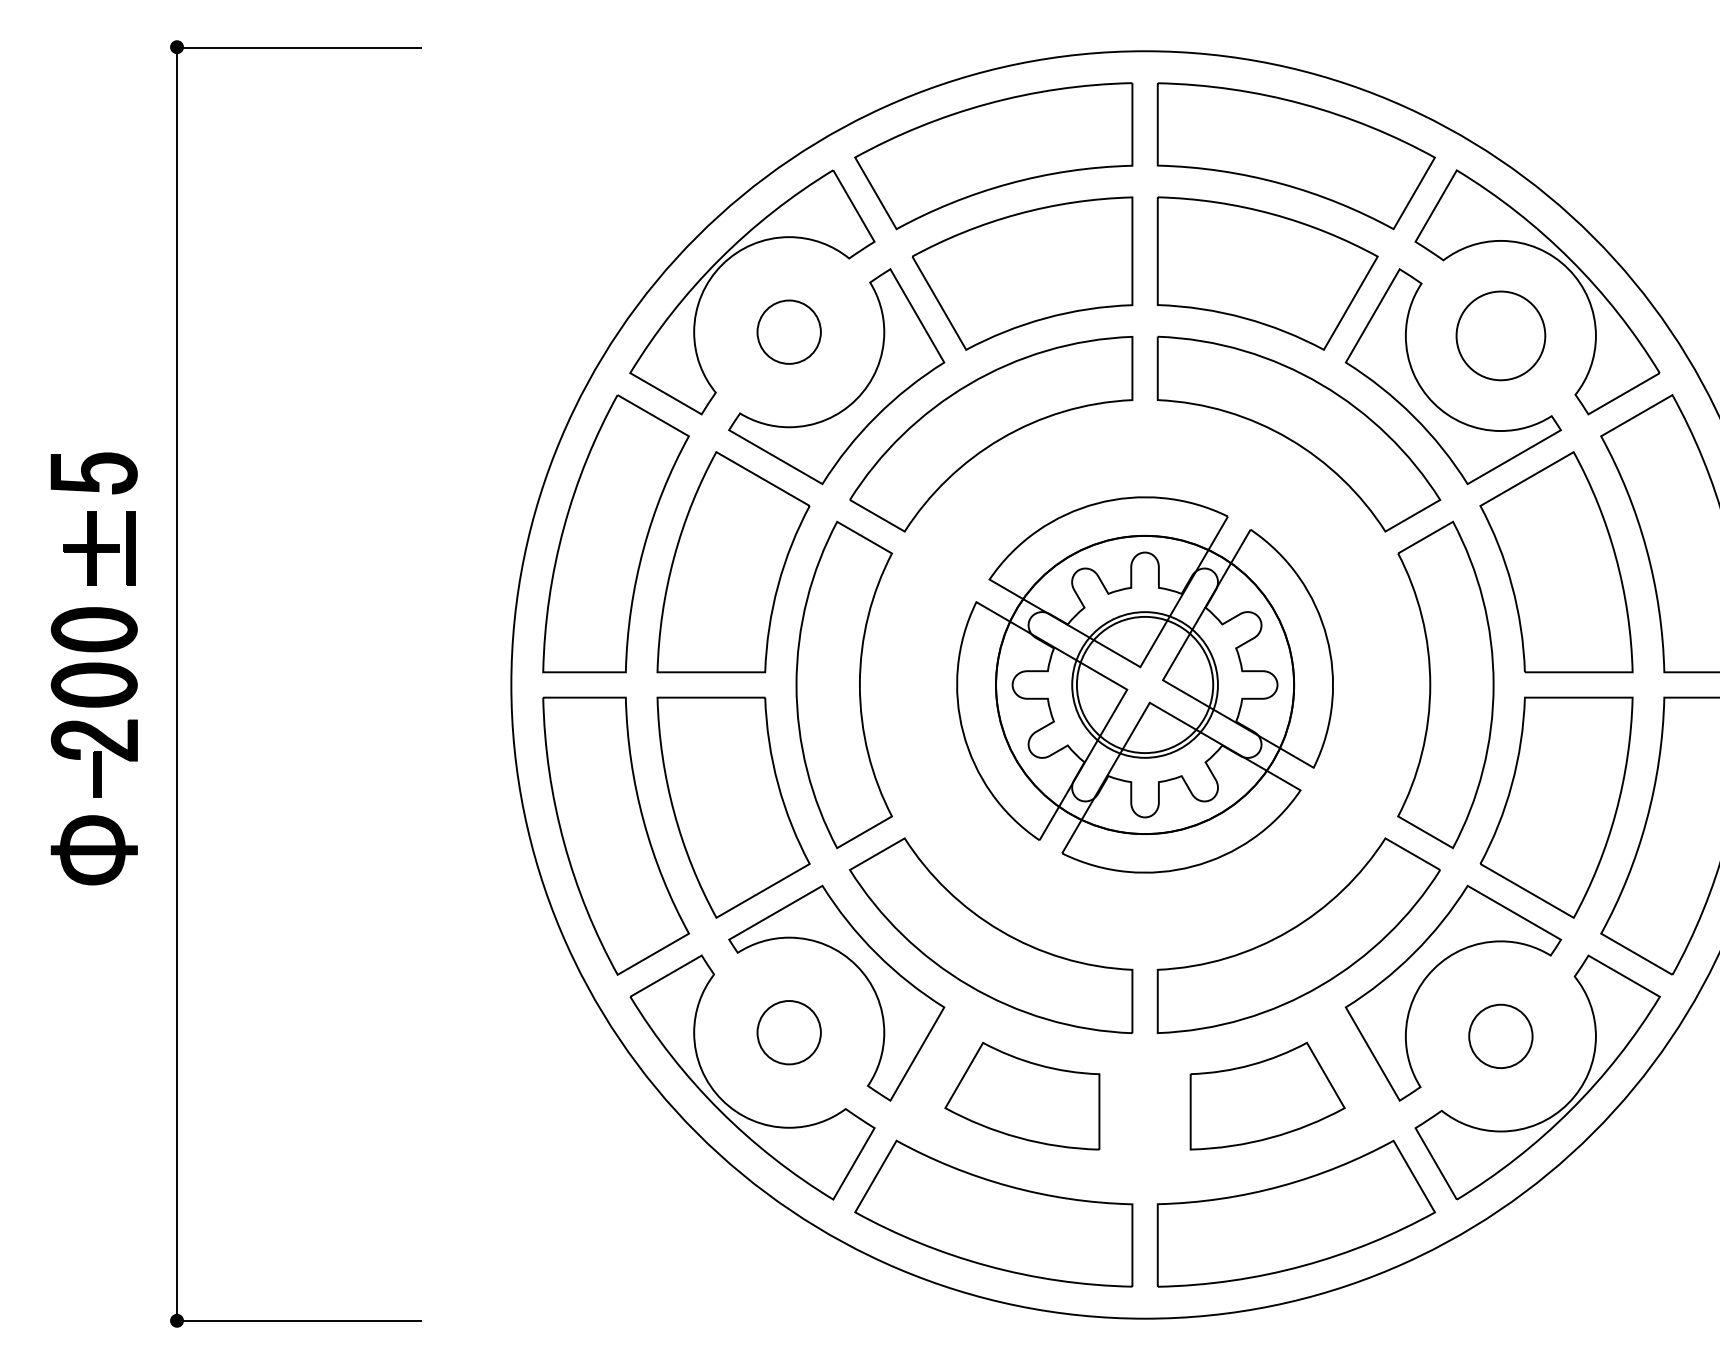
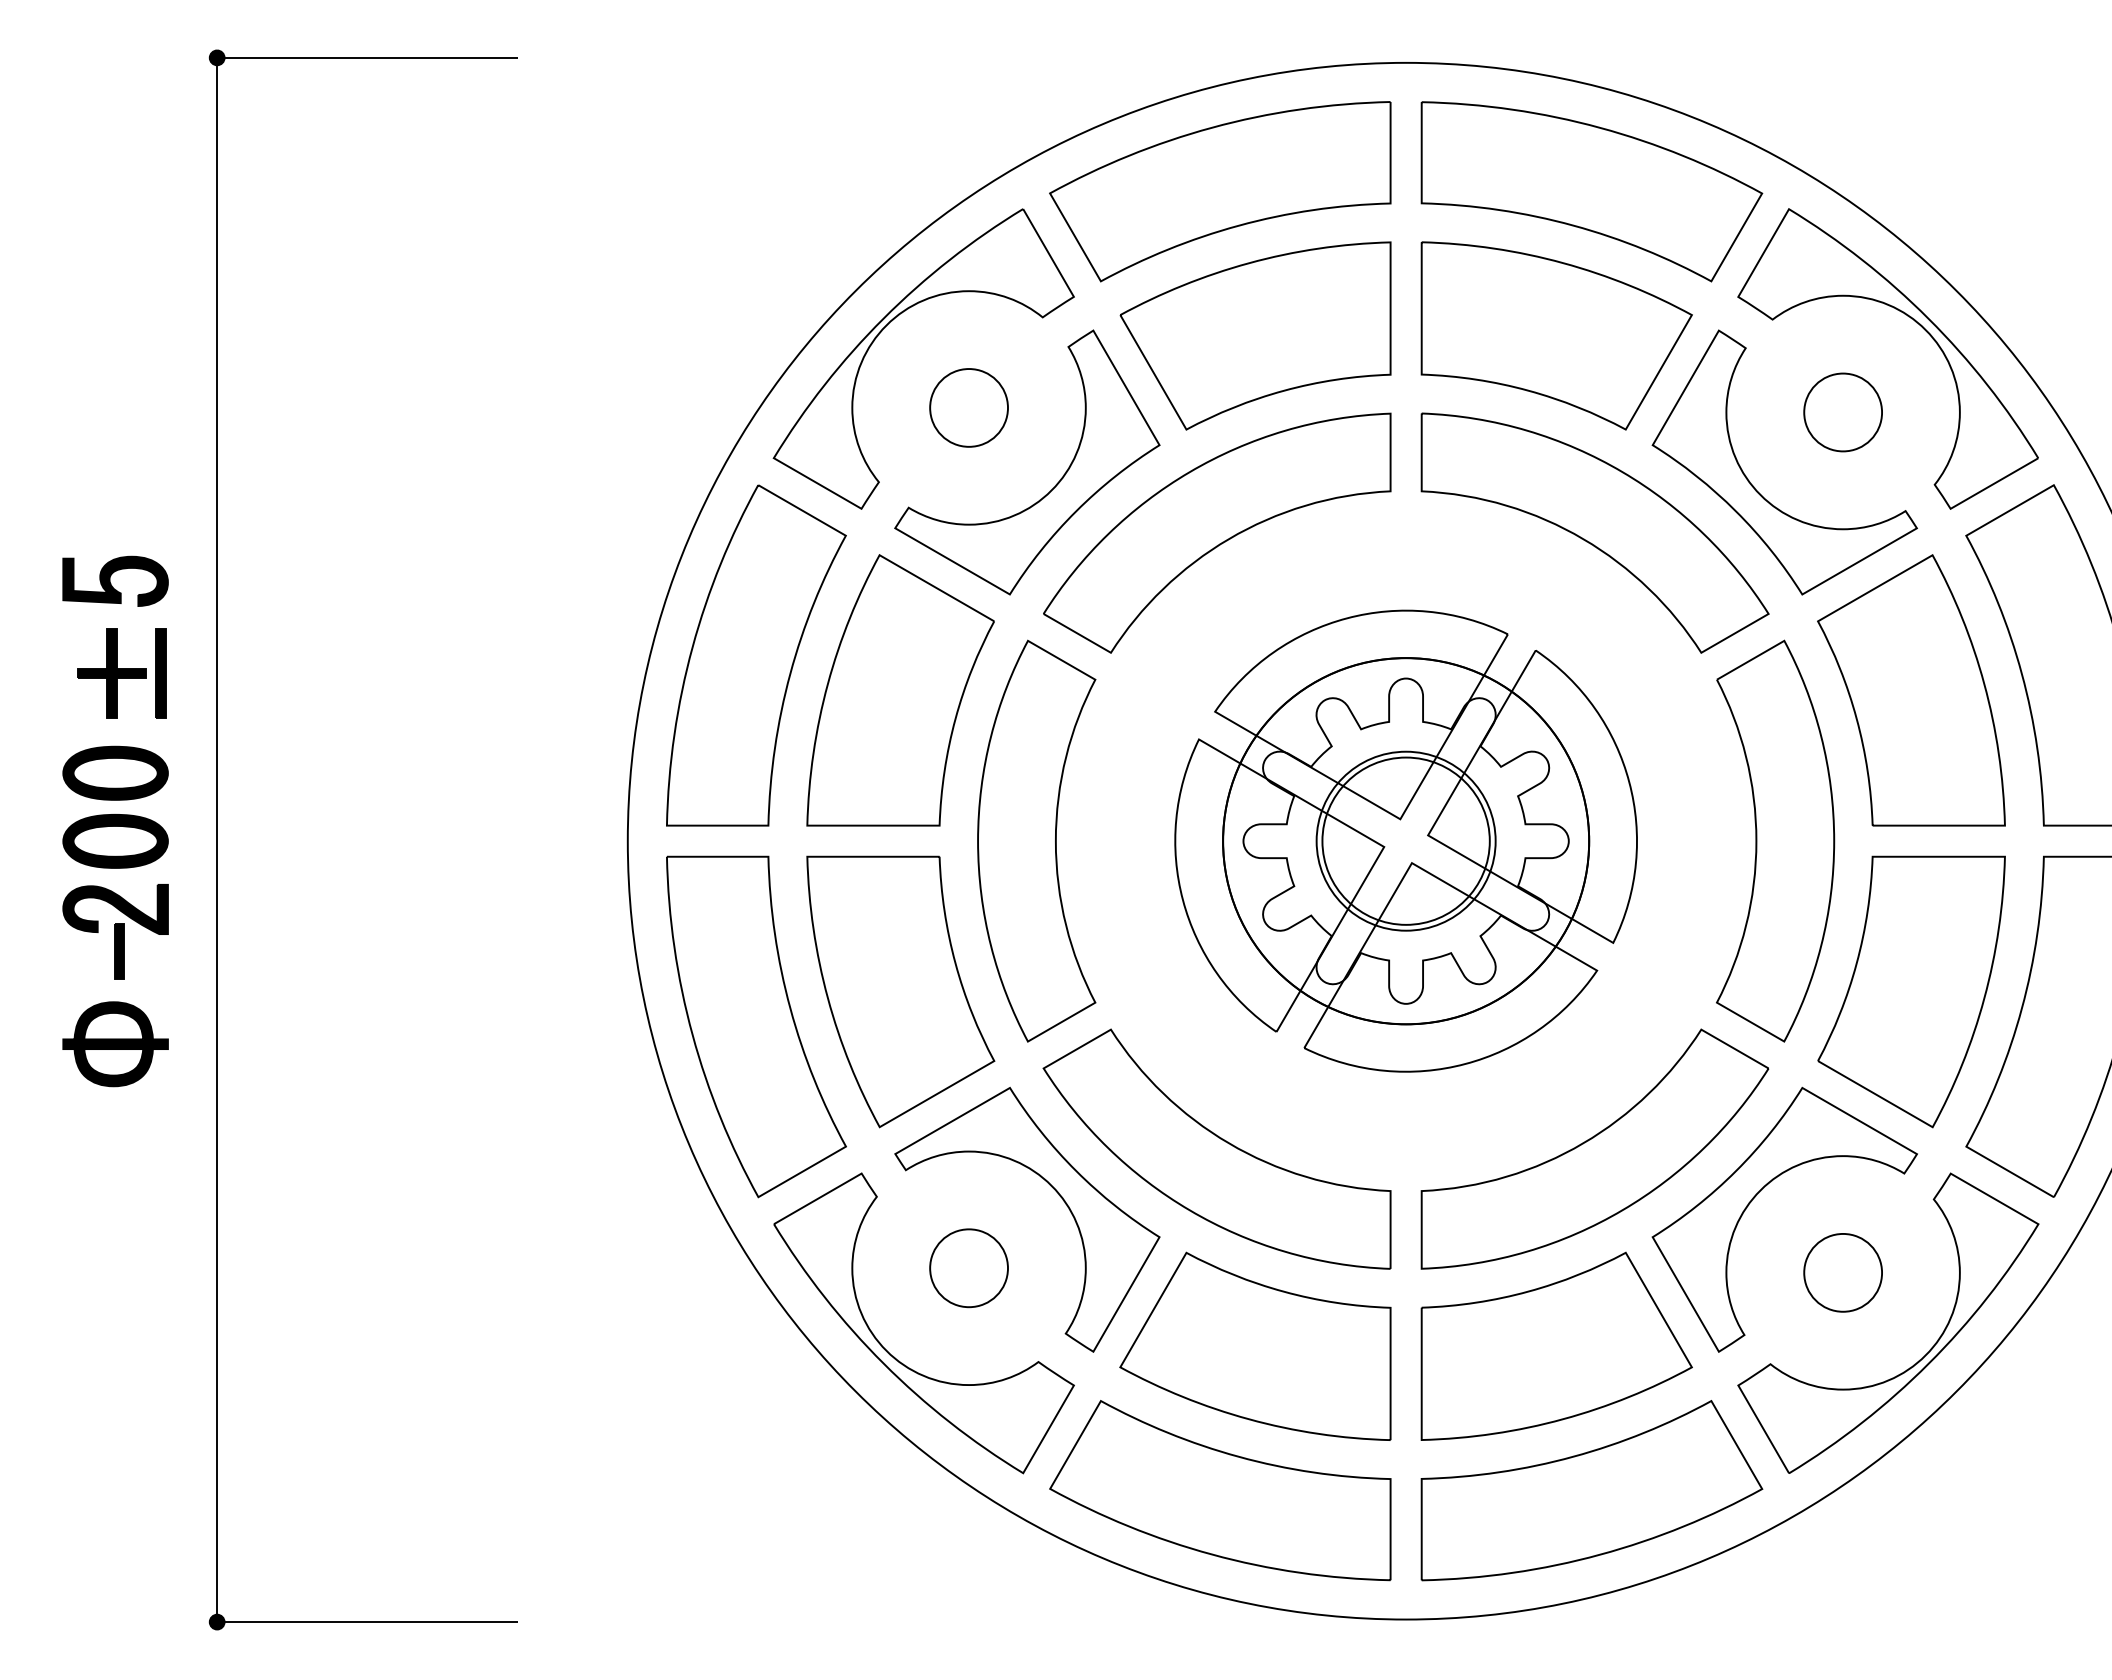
part: (1500, 335) -> (1842, 412), size x0.71
part: (1022, 1095) -> (1255, 1345), size x1.43
part: (1267, 1095) -> (1556, 1345), size x1.43

